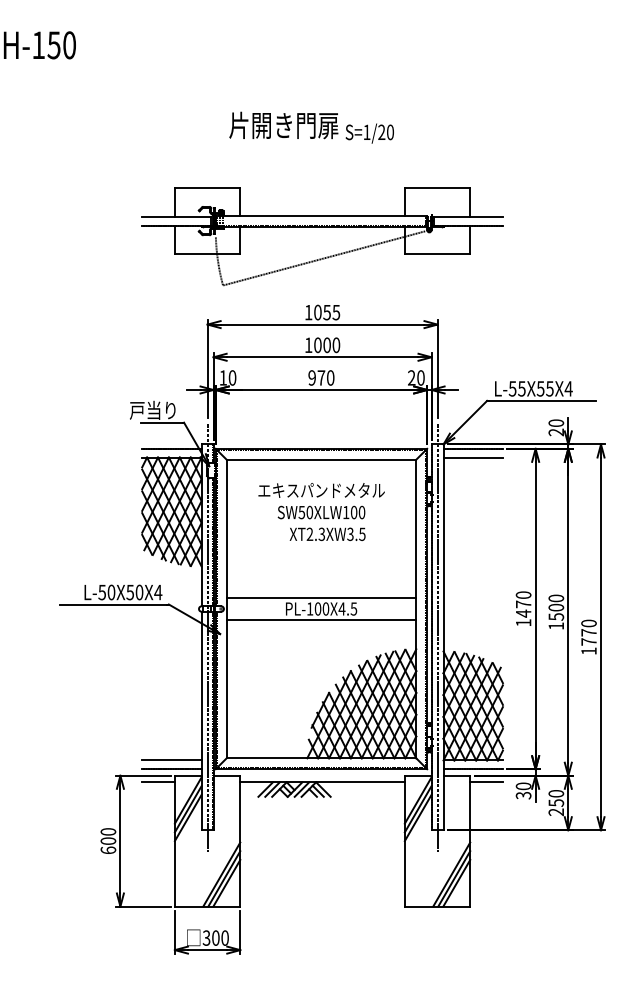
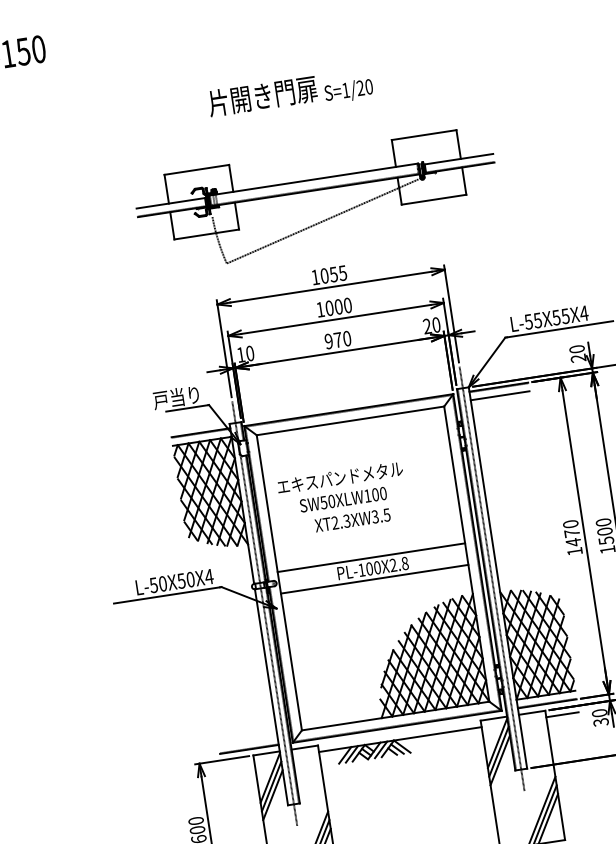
text: (321, 512) -> (343, 499), moved
text: (347, 608) -> (398, 564), PL-100X4.5 -> PL-100X2.8
line: (171, 760) -> (247, 740), removed
line: (158, 782) -> (238, 764), removed

